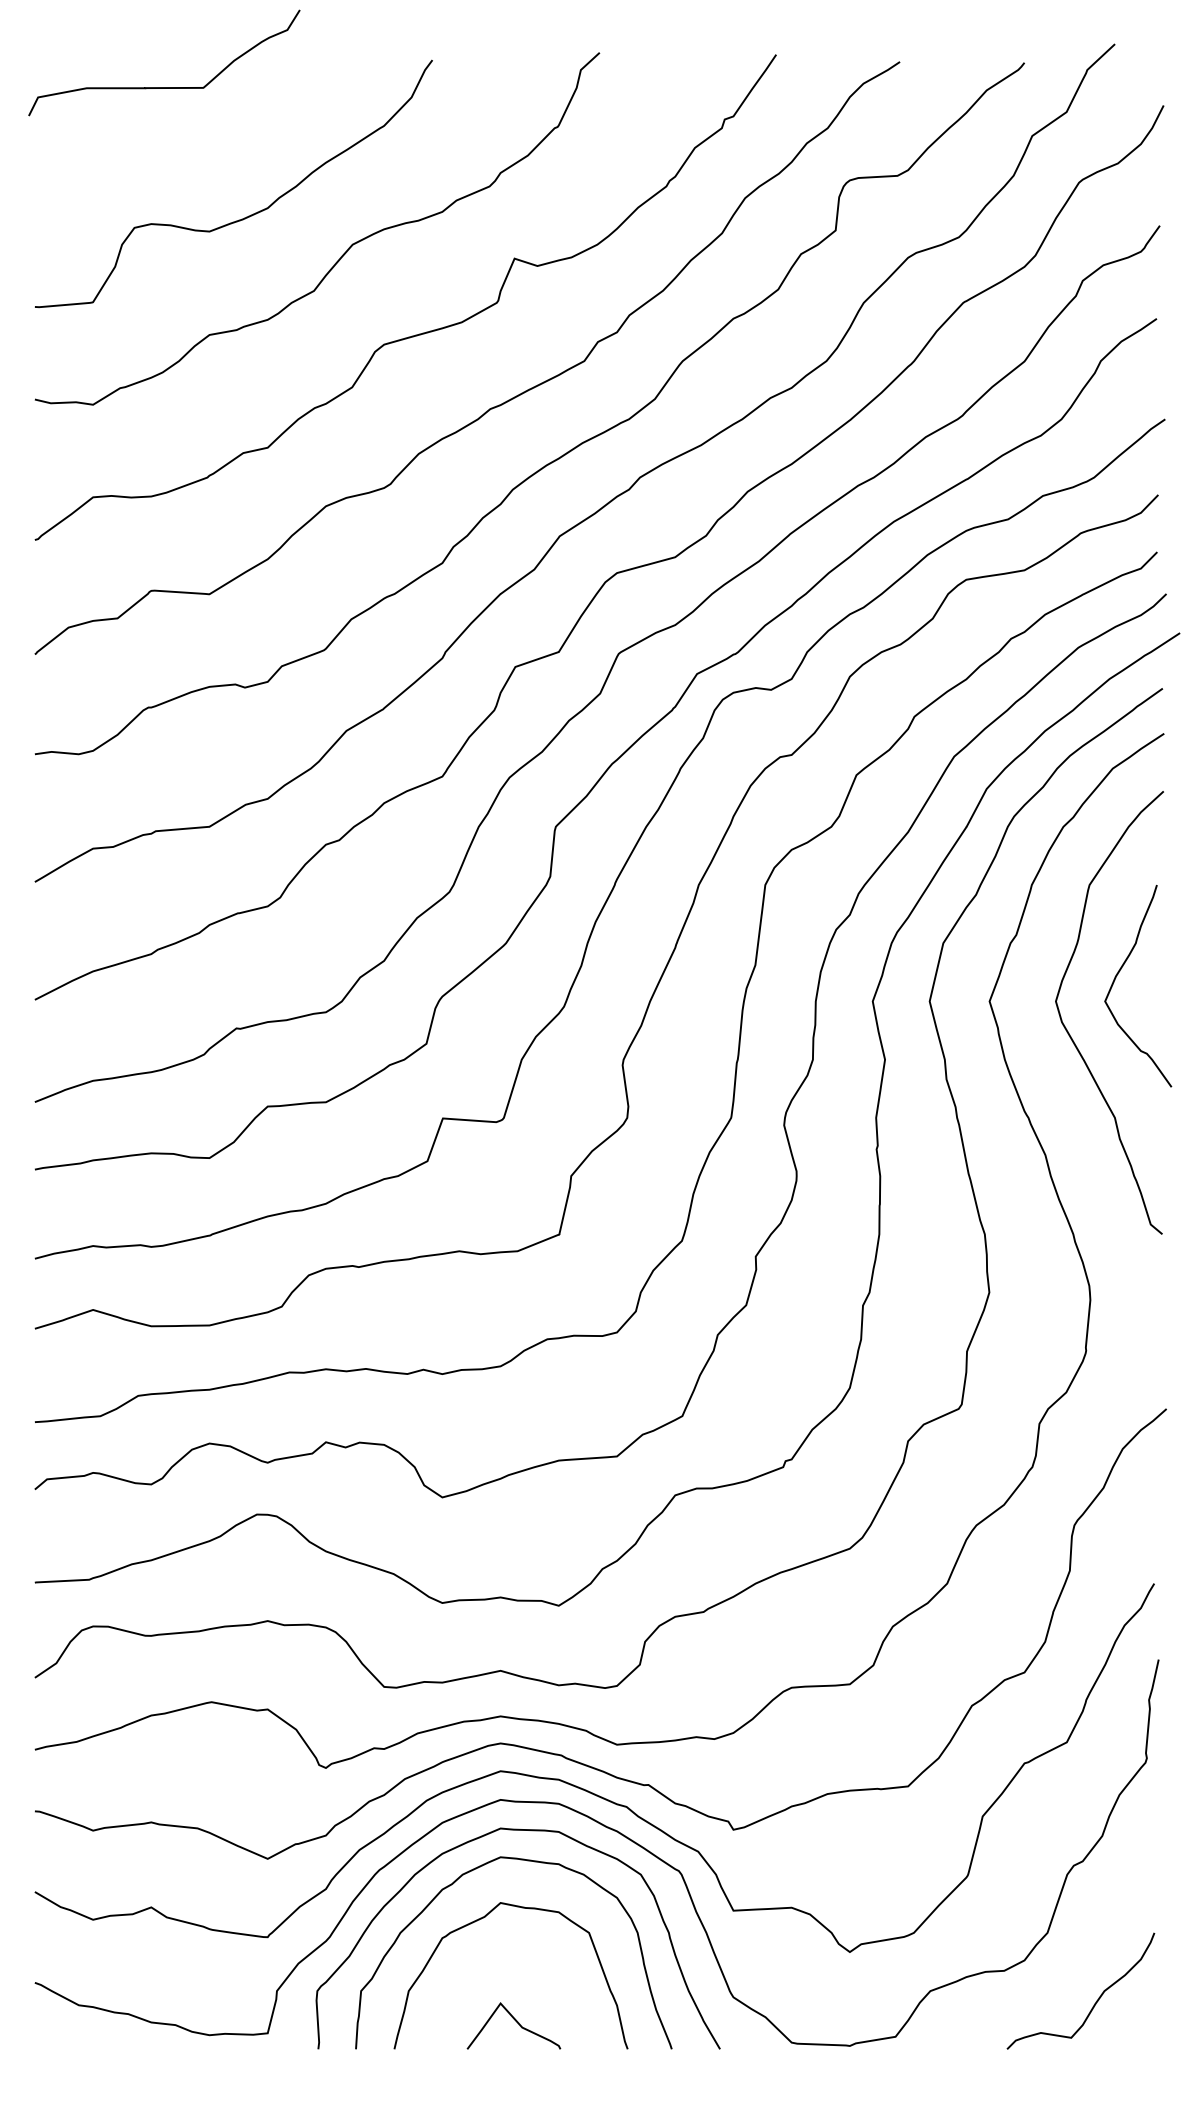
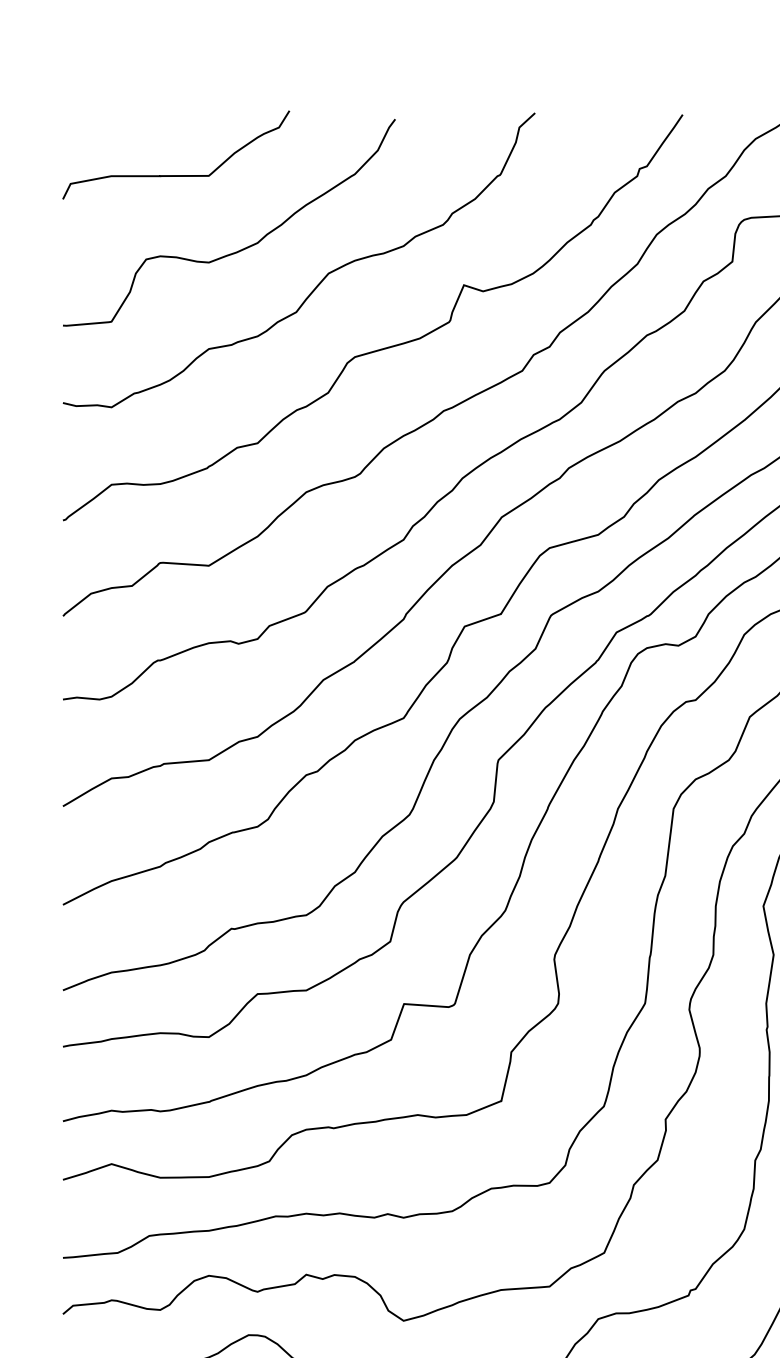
curve: (164, 87) -> (176, 175), moved

